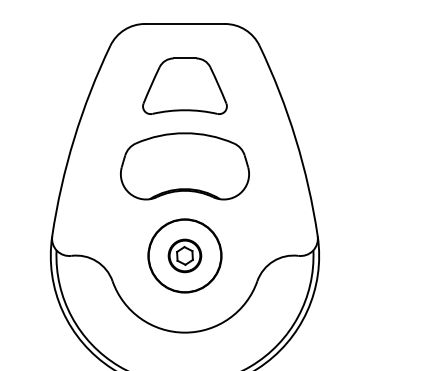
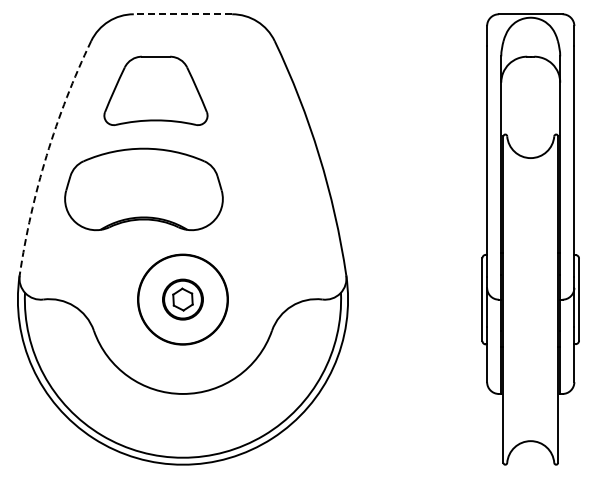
line: (184, 24) -> (182, 14), solid -> dashed
part: (184, 85) -> (155, 90), moved
arc: (74, 138) -> (46, 155), solid -> dashed
part: (184, 166) -> (143, 189), moved

